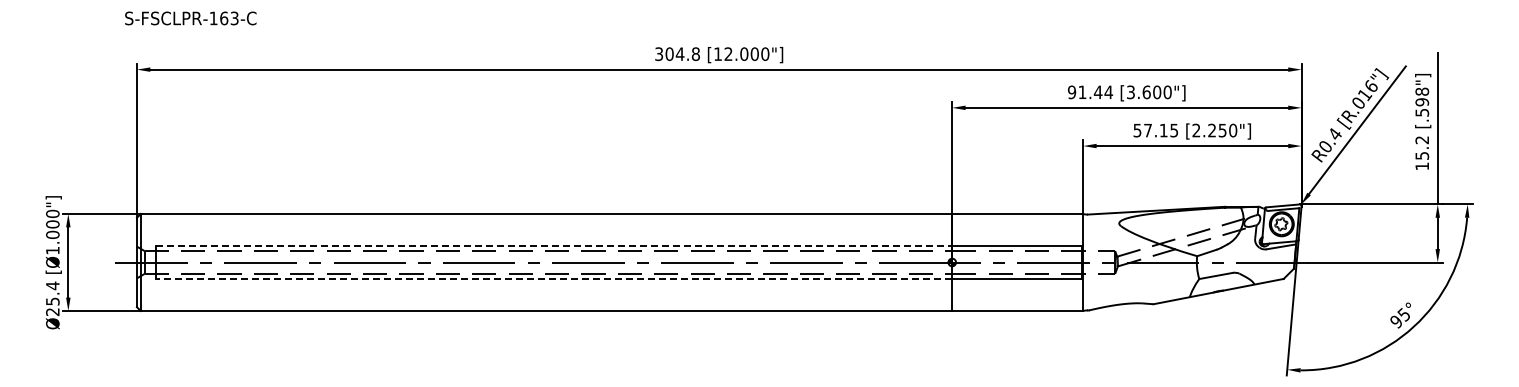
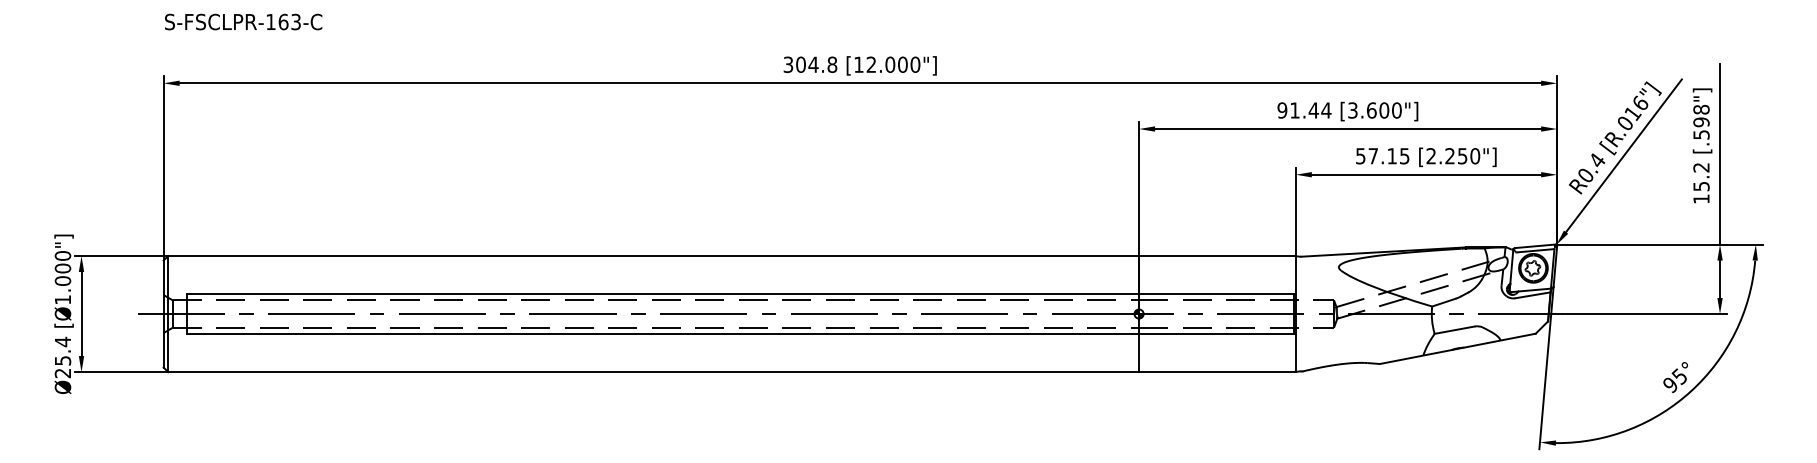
text: (190, 18) -> (243, 22), moved
line: (554, 245) -> (663, 293), dashed -> solid
line: (553, 279) -> (662, 334), dashed -> solid

